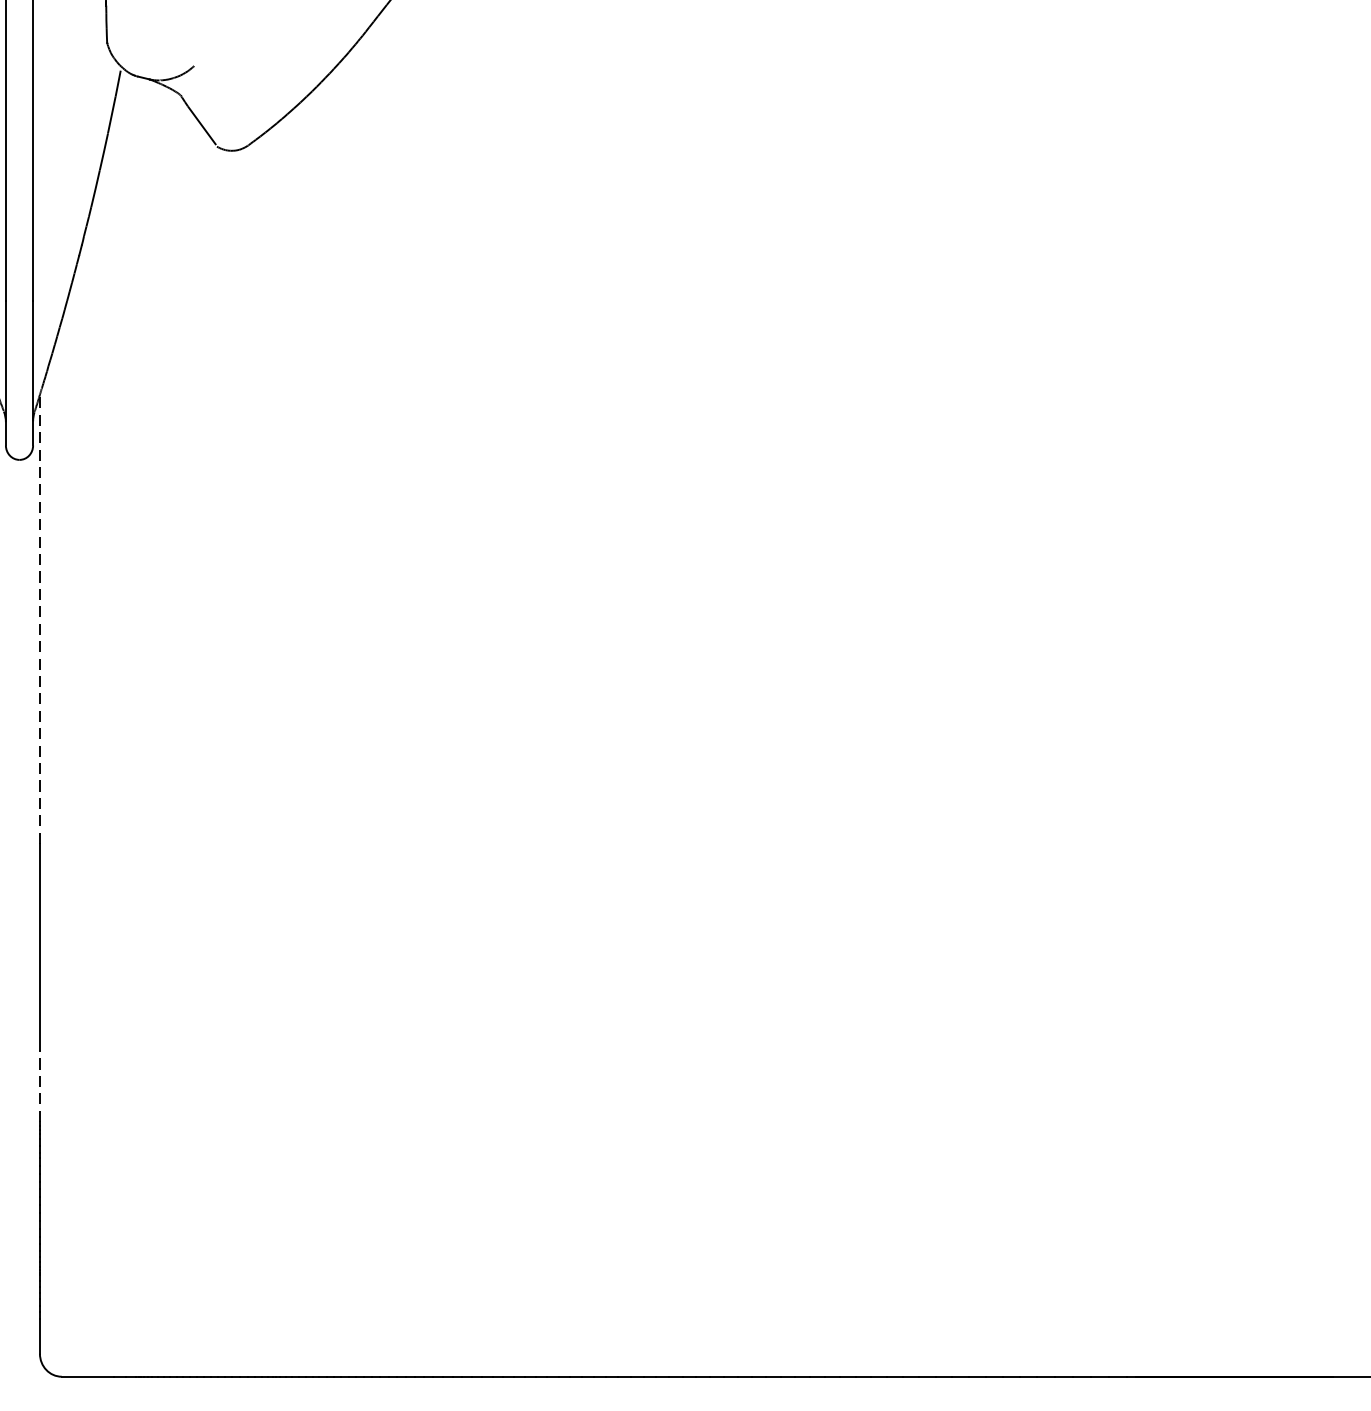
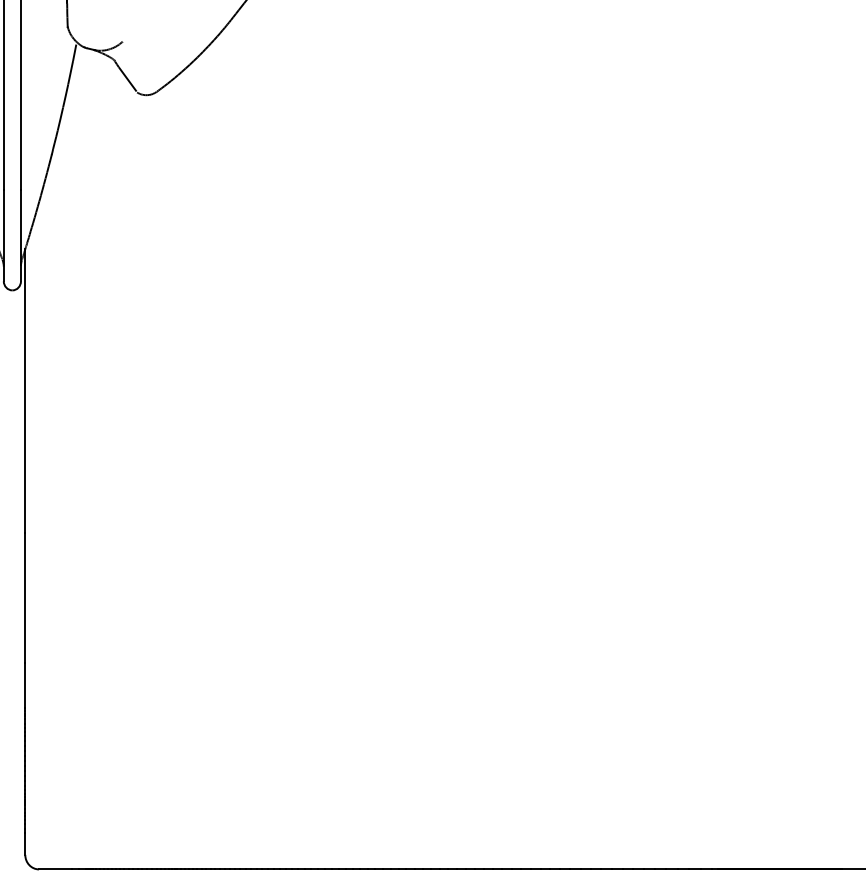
line: (40, 619) -> (25, 391), dashed -> solid
line: (40, 1085) -> (25, 685), dashed -> solid

